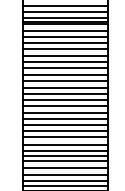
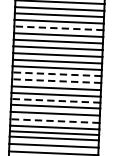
line: (65, 55) -> (59, 28), solid -> dashed
line: (65, 99) -> (57, 74), solid -> dashed
line: (65, 106) -> (56, 81), solid -> dashed
line: (65, 125) -> (56, 101), solid -> dashed
line: (65, 144) -> (55, 121), solid -> dashed

